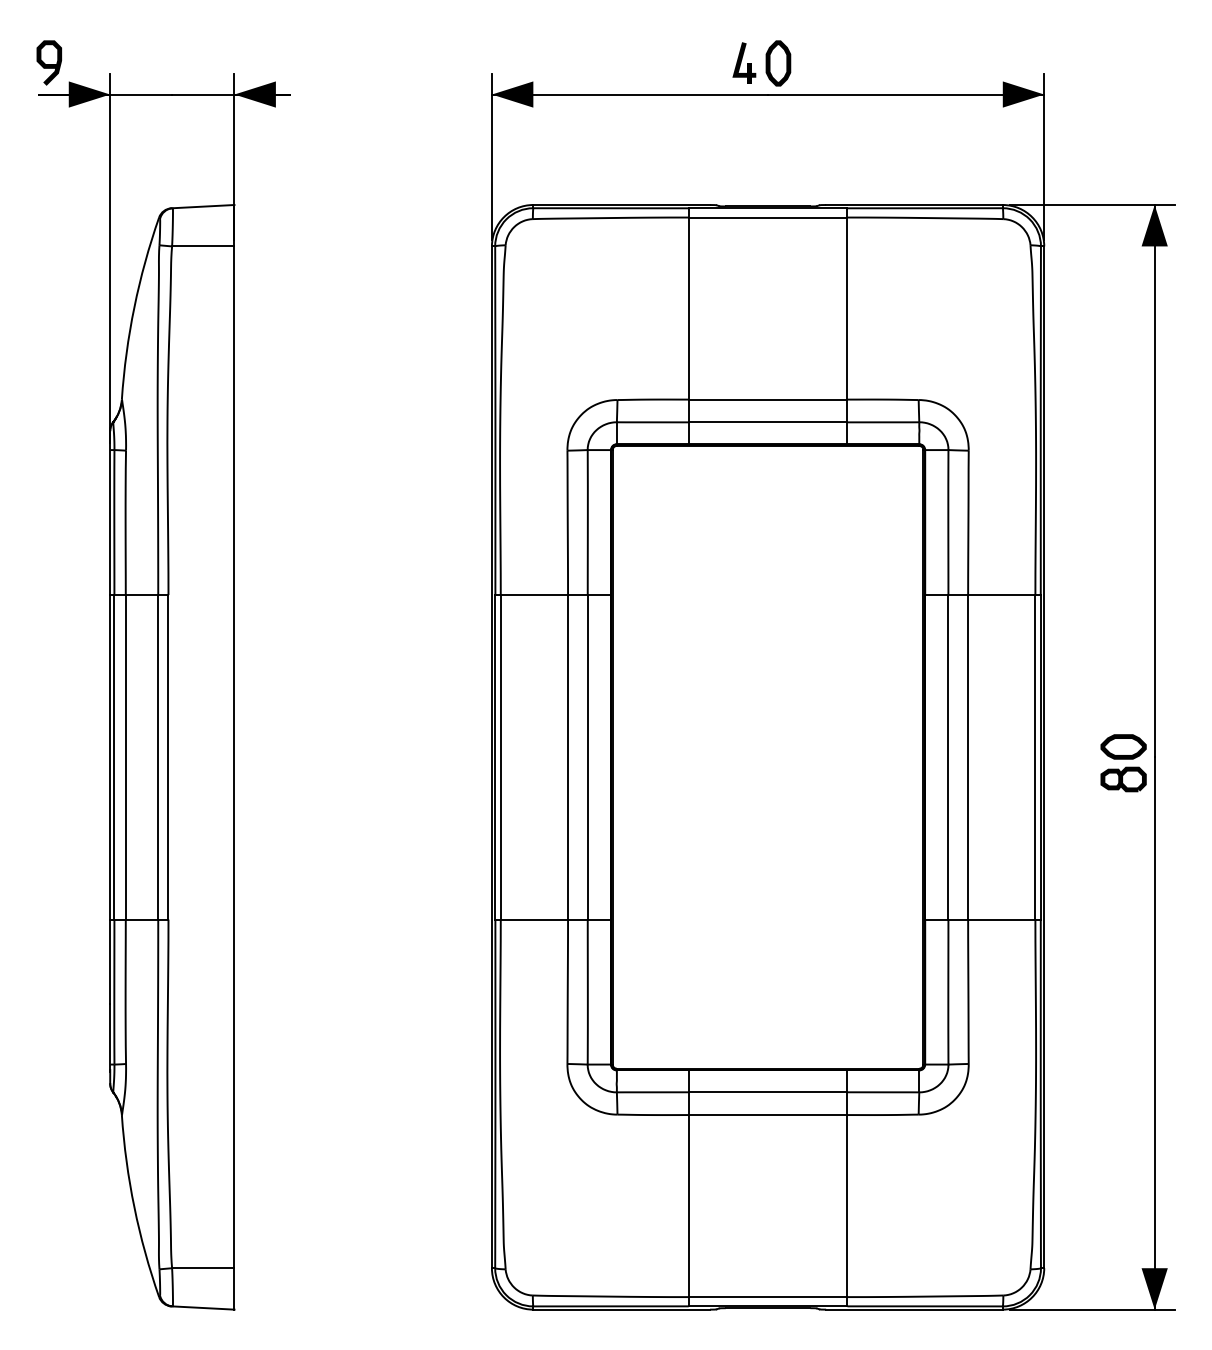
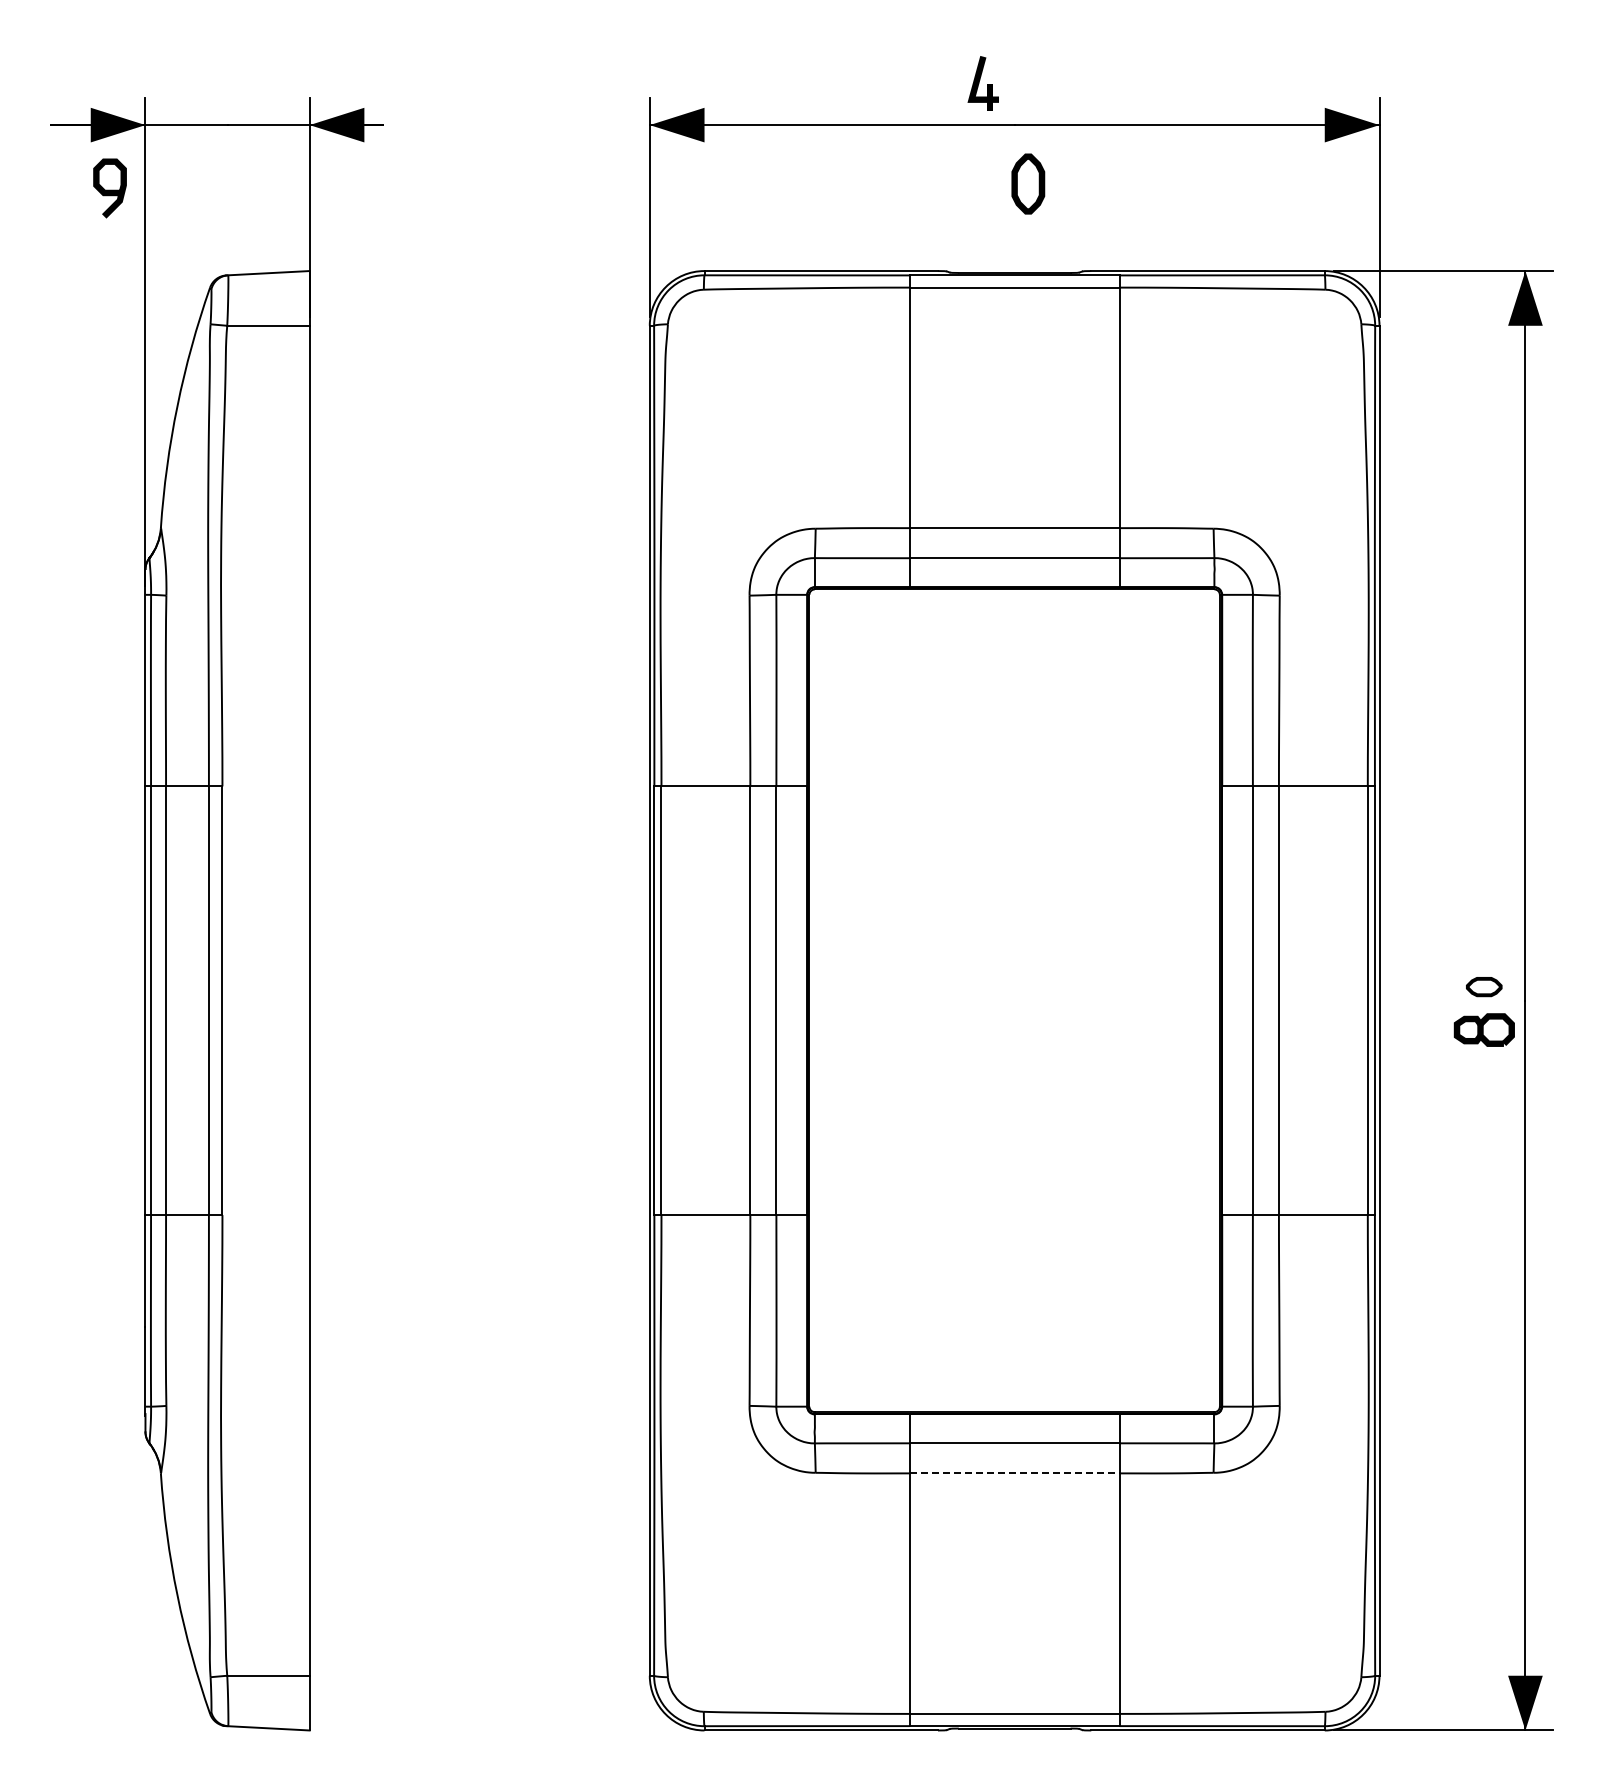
curve: (48, 63) -> (109, 189), moved
part: (778, 63) -> (1028, 183), moved
part: (1122, 746) -> (1483, 986), size x0.6
line: (767, 1115) -> (1014, 1473), solid -> dashed

